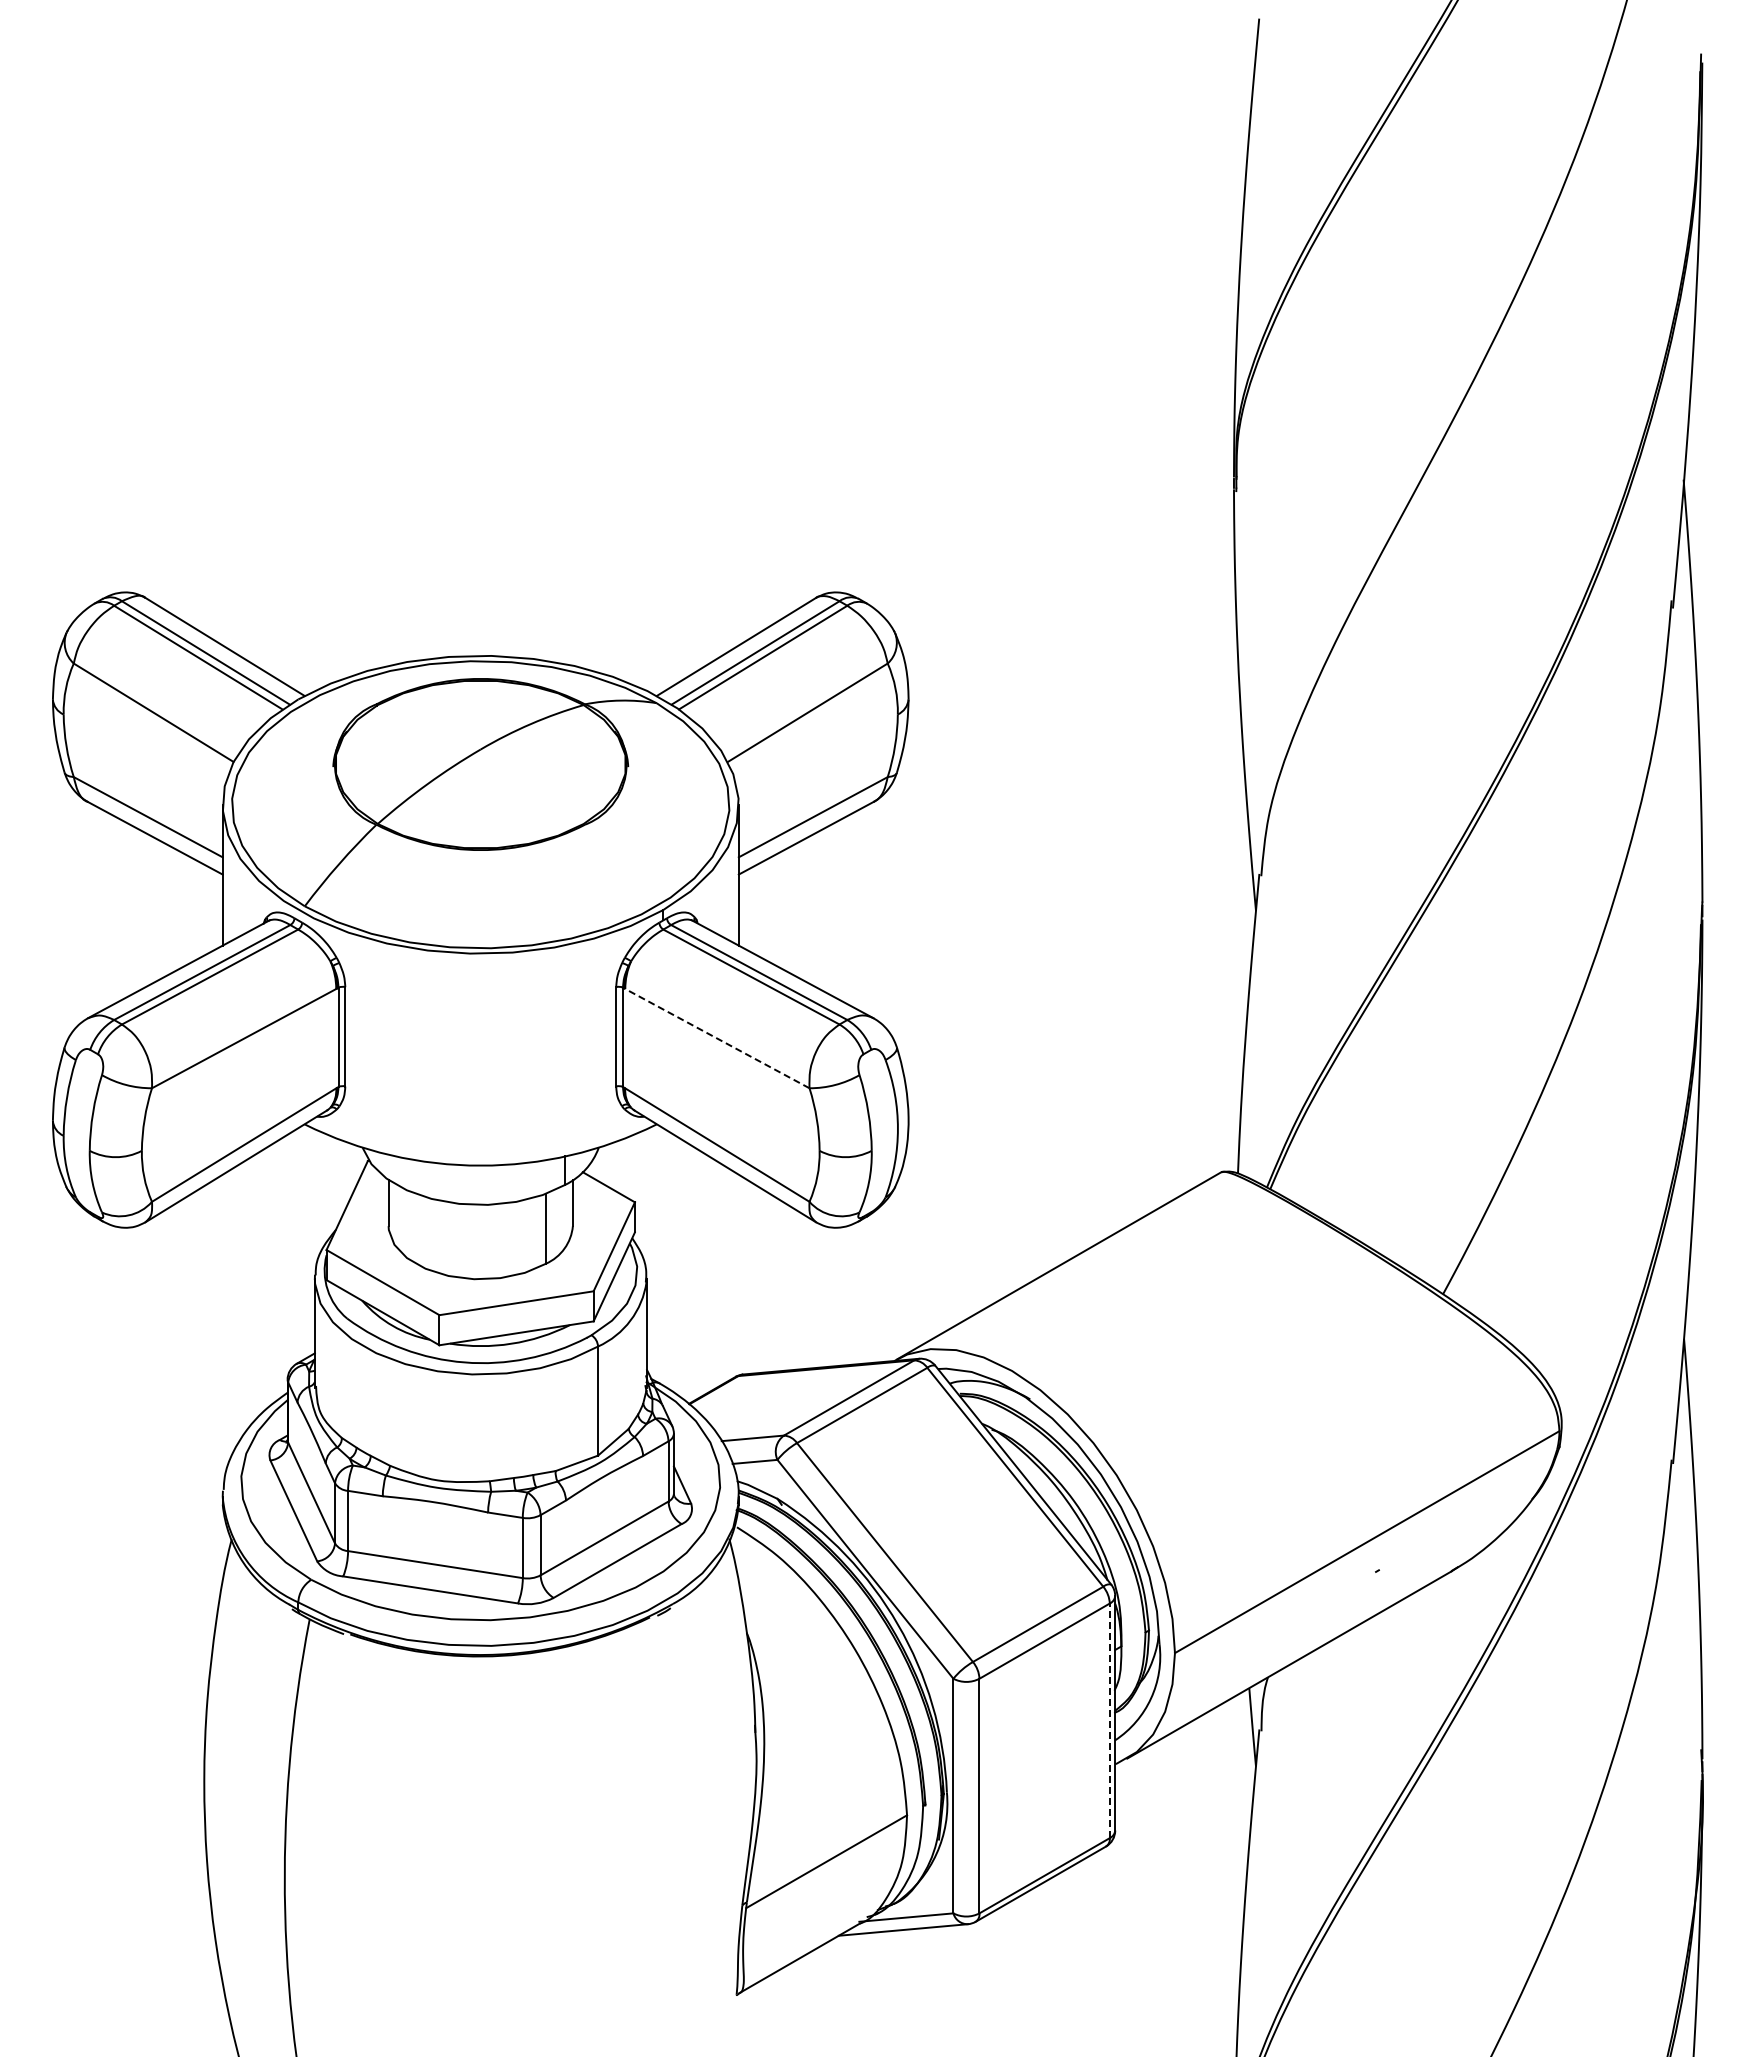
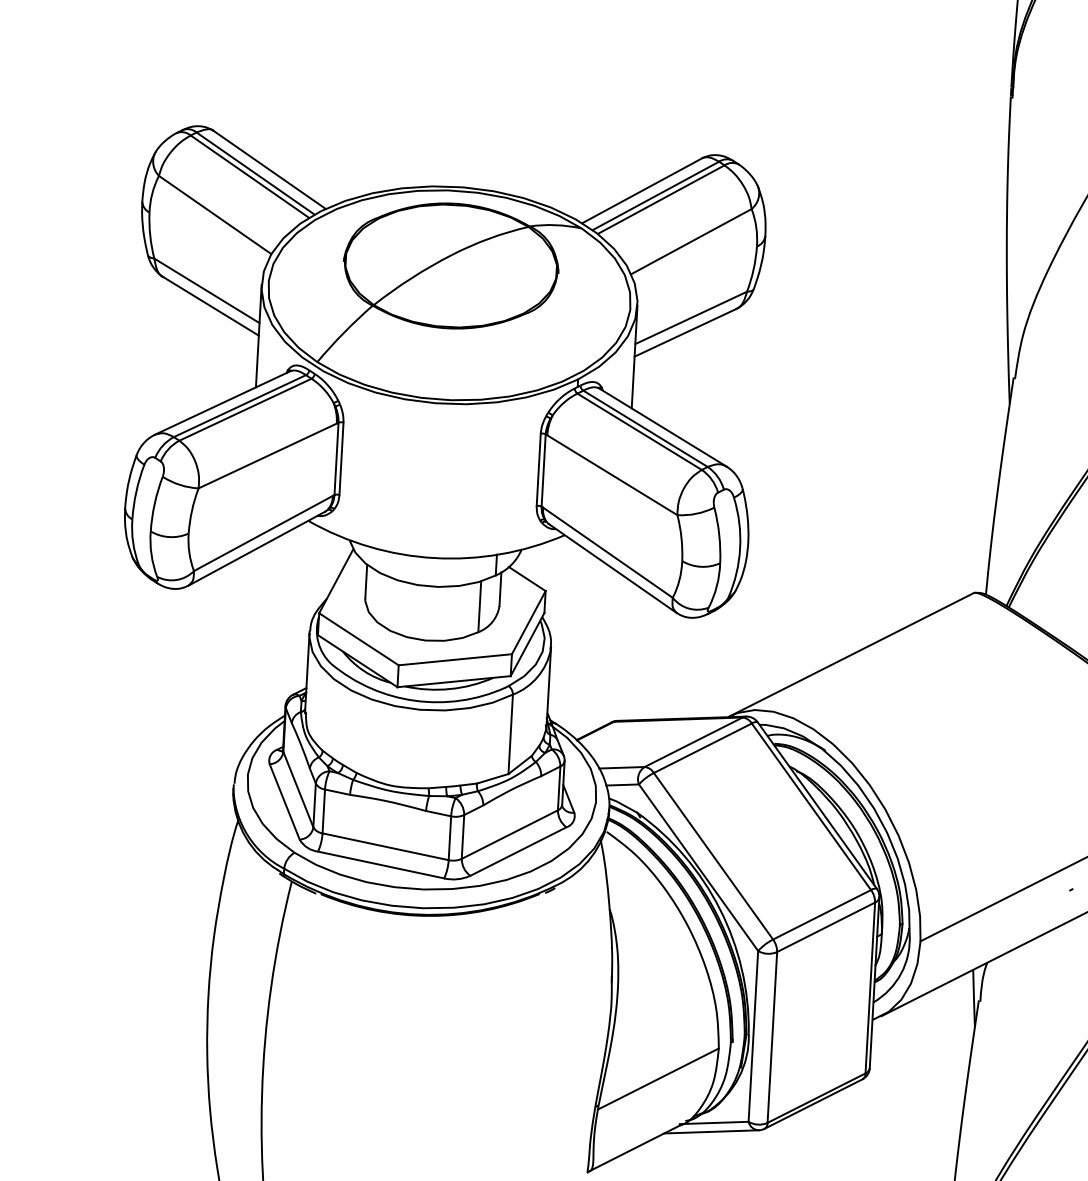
line: (717, 1038) -> (612, 475), dashed -> solid
line: (1109, 1720) -> (870, 987), dashed -> solid

